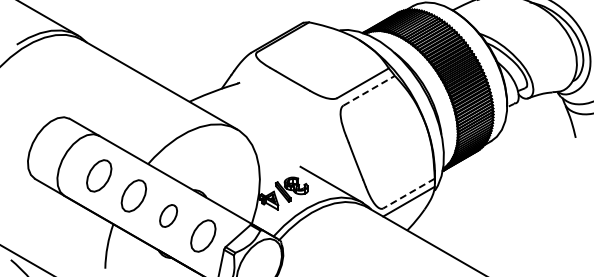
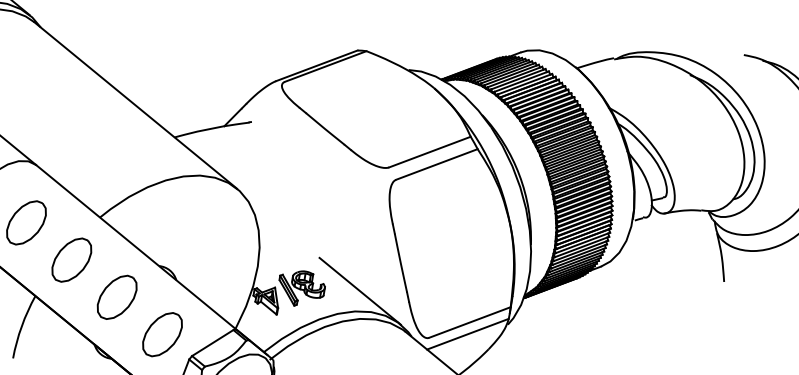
line: (369, 90) -> (437, 164), dashed -> solid
line: (409, 193) -> (470, 322), dashed -> solid
part: (168, 215) -> (117, 296), size x1.43

